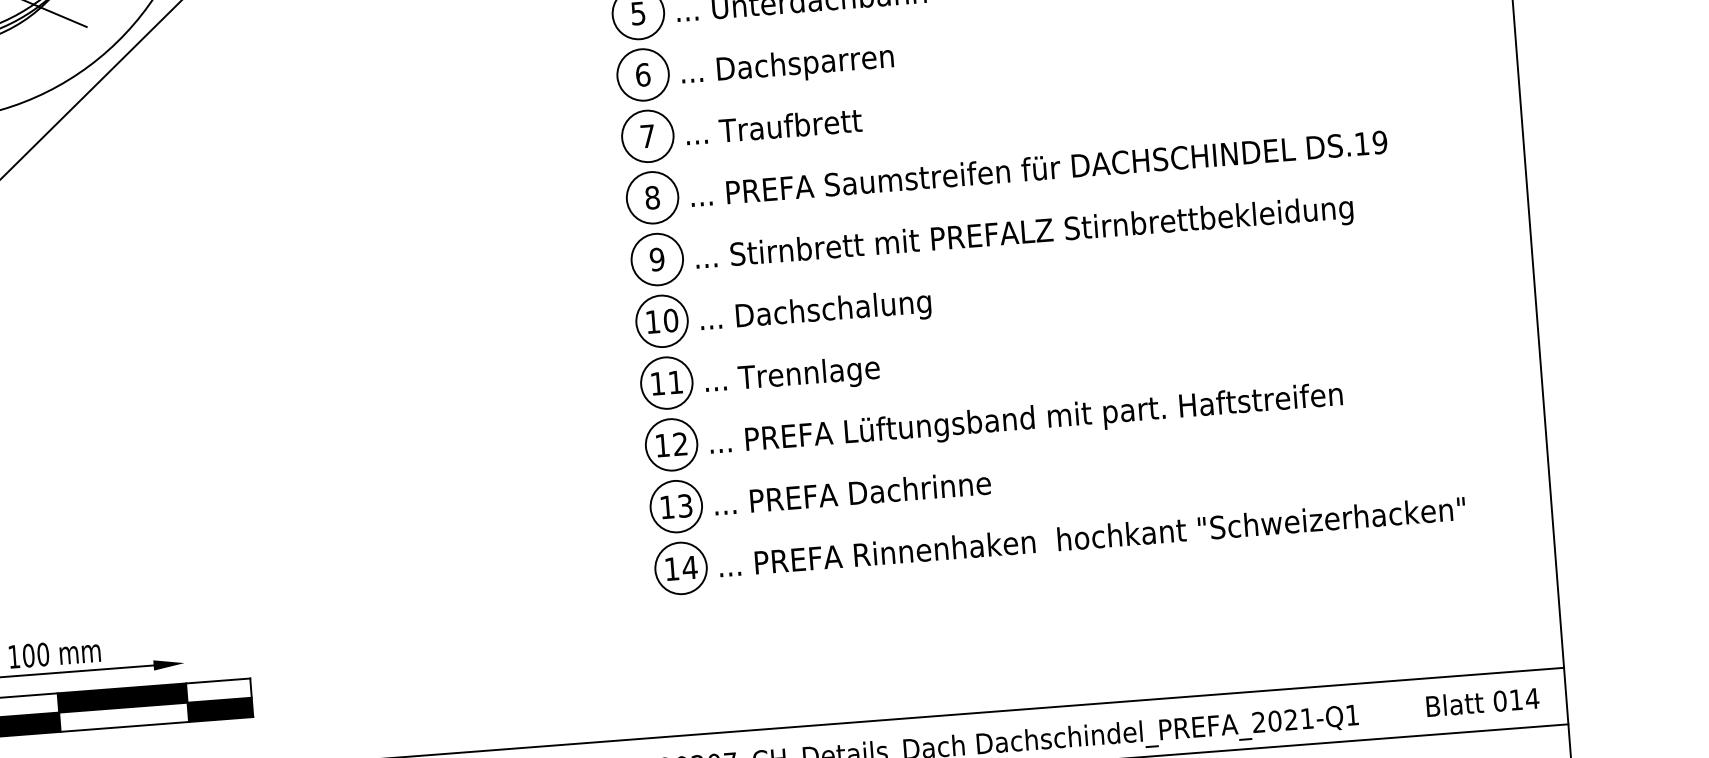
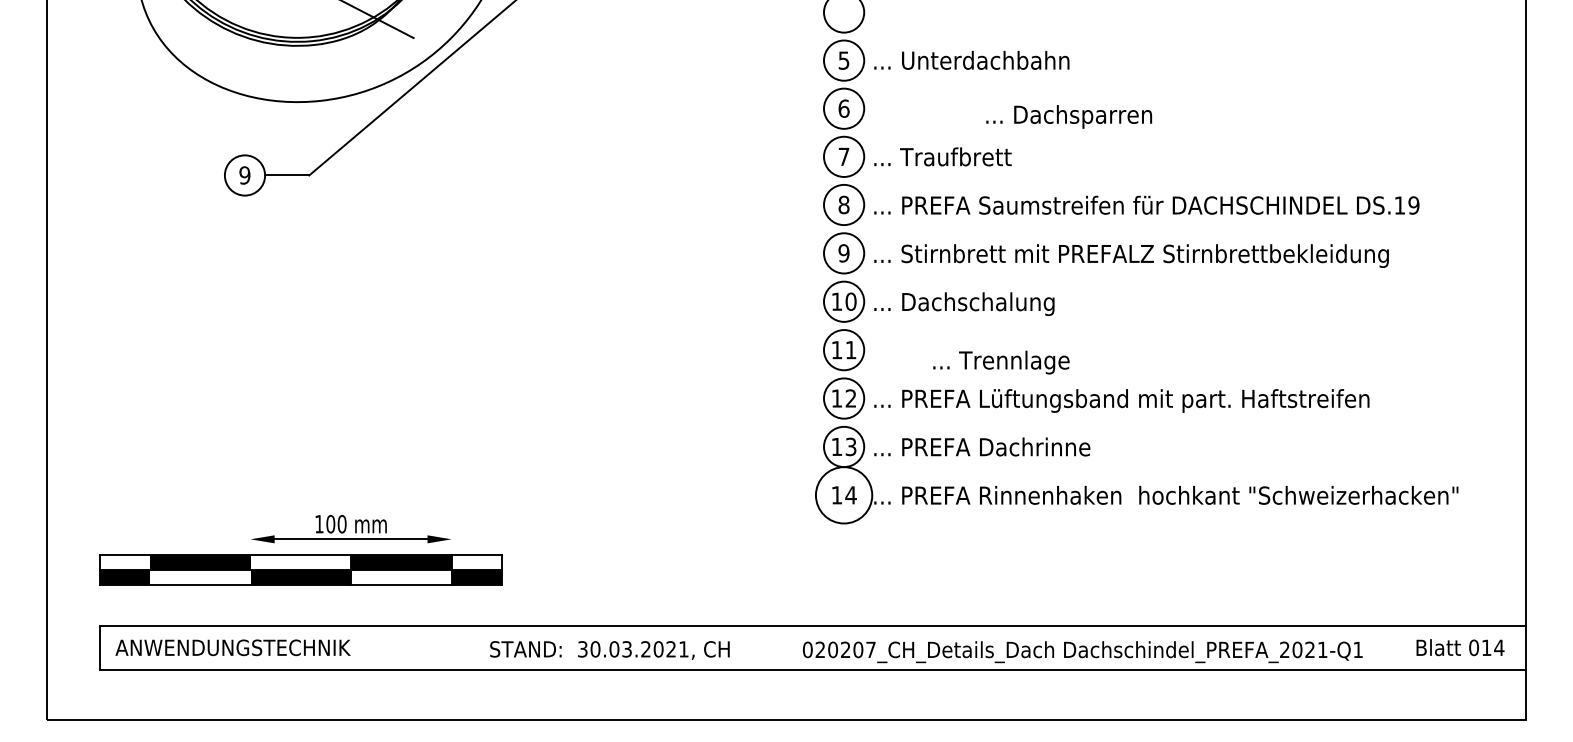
text: (788, 66) -> (1069, 116), moved
text: (792, 376) -> (1001, 362), moved
circle: (680, 568) -> (843, 495), size x1.4

